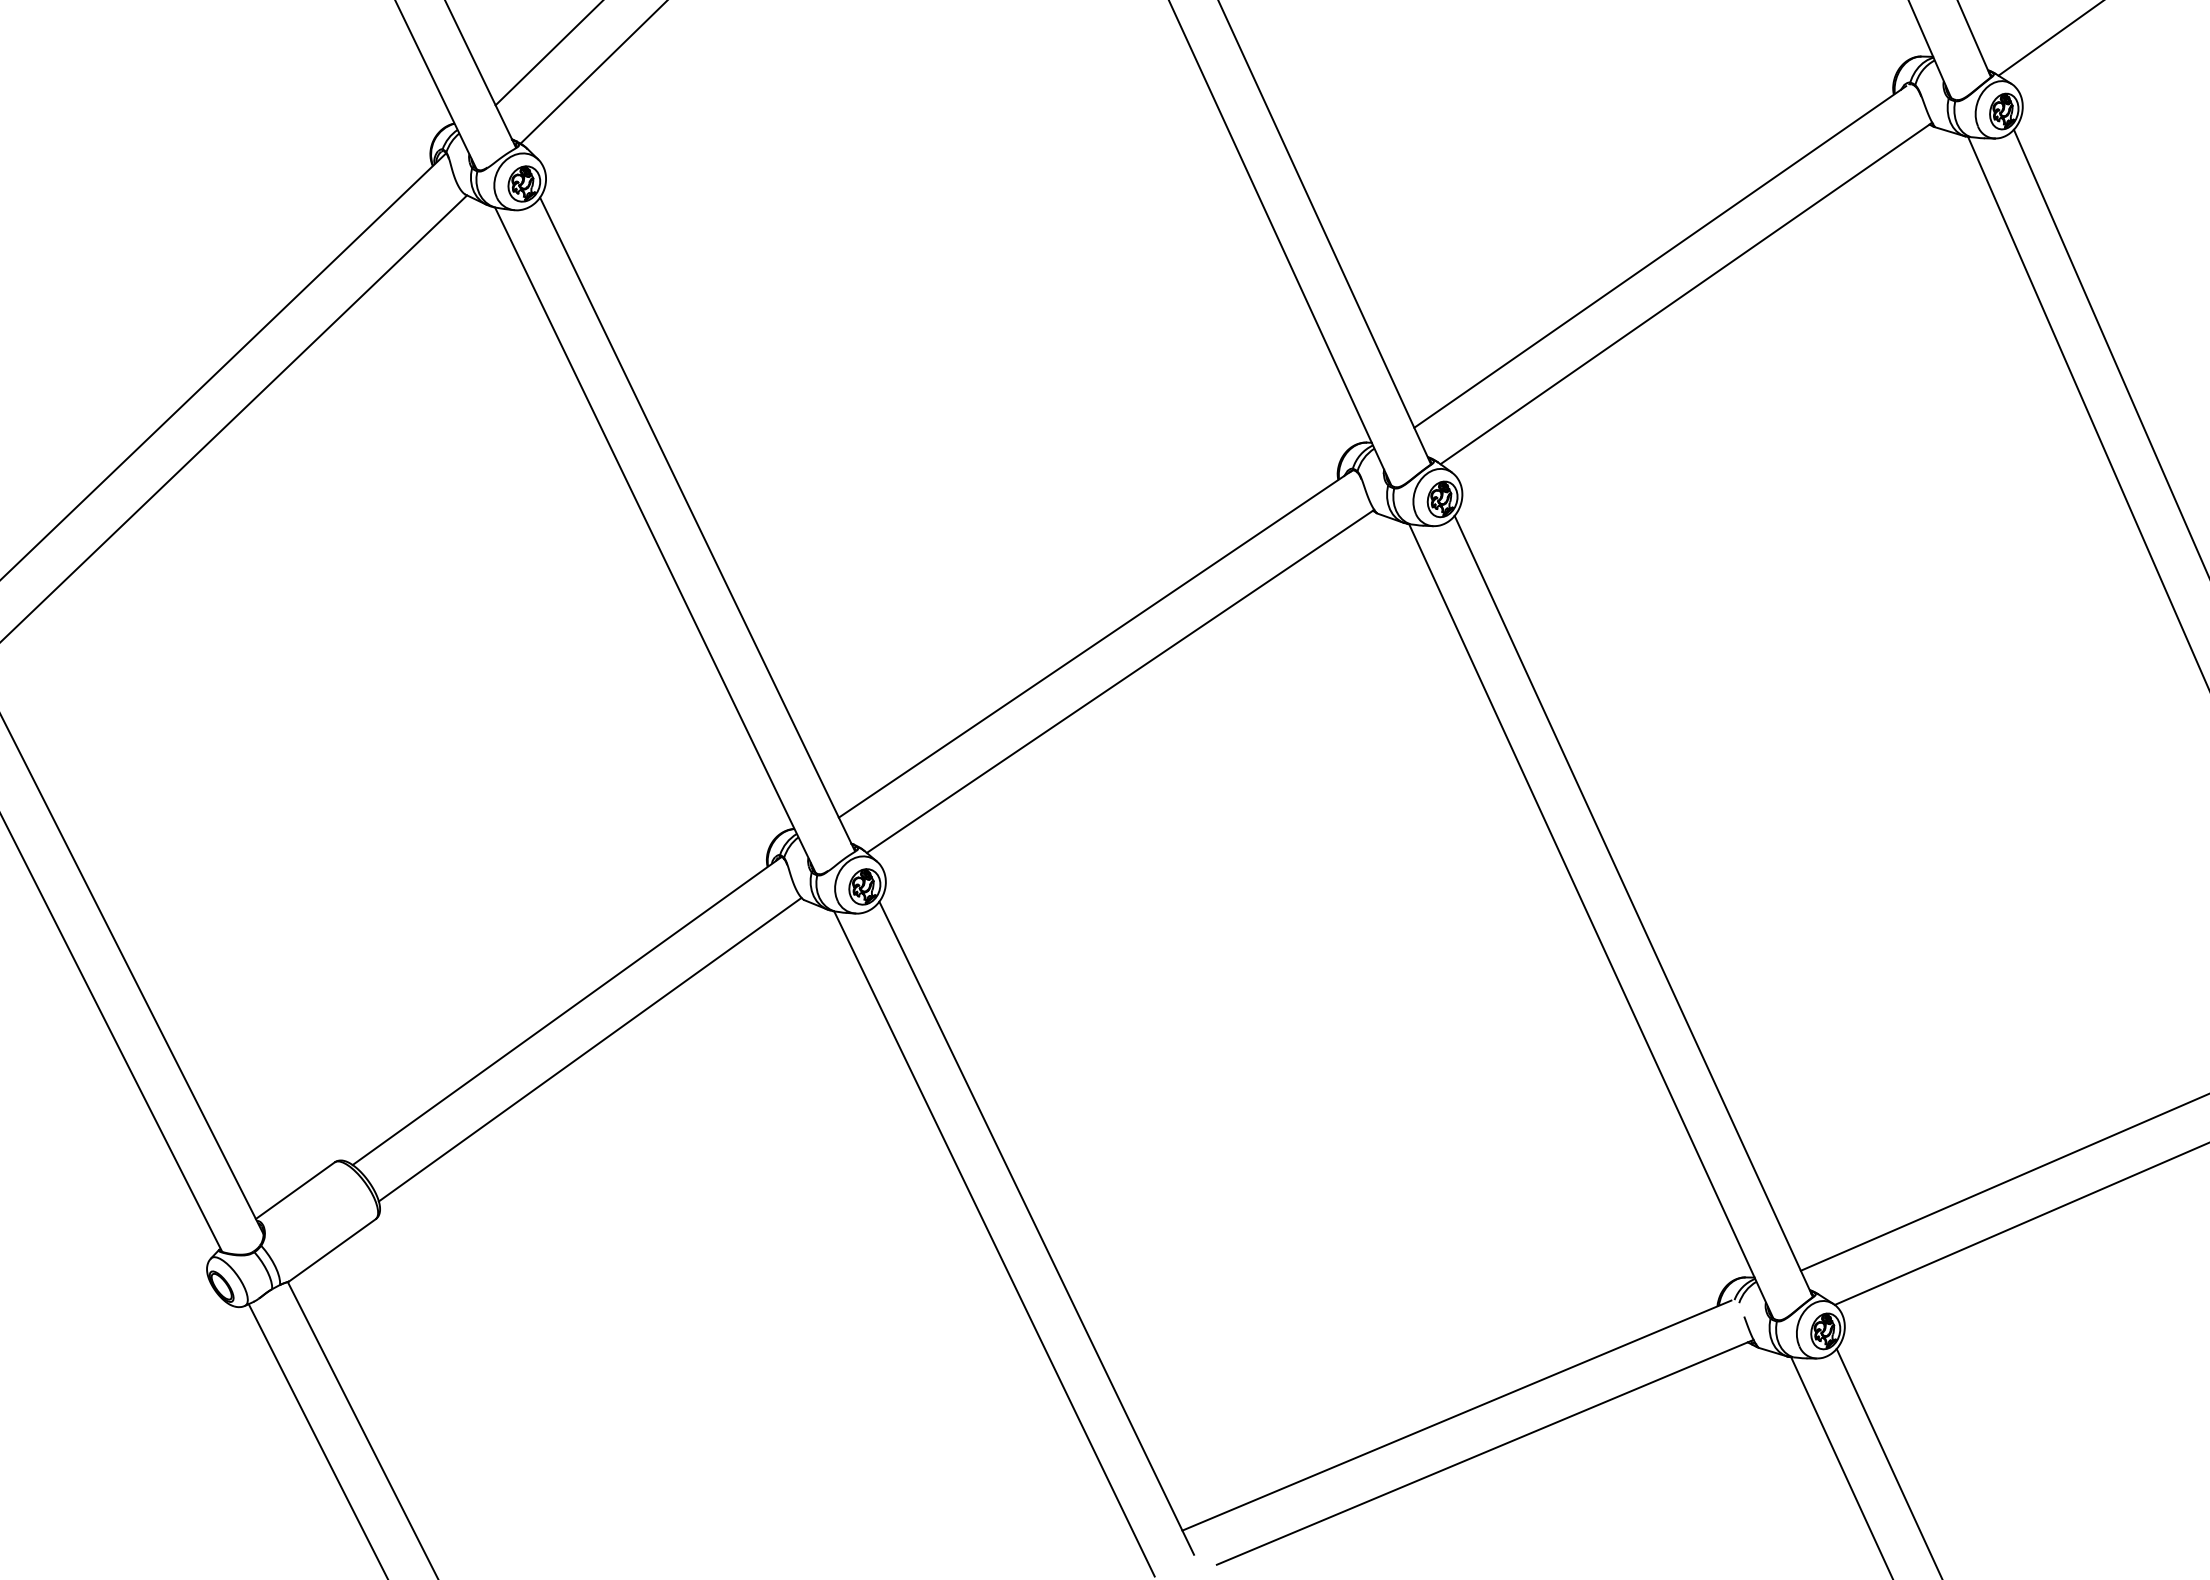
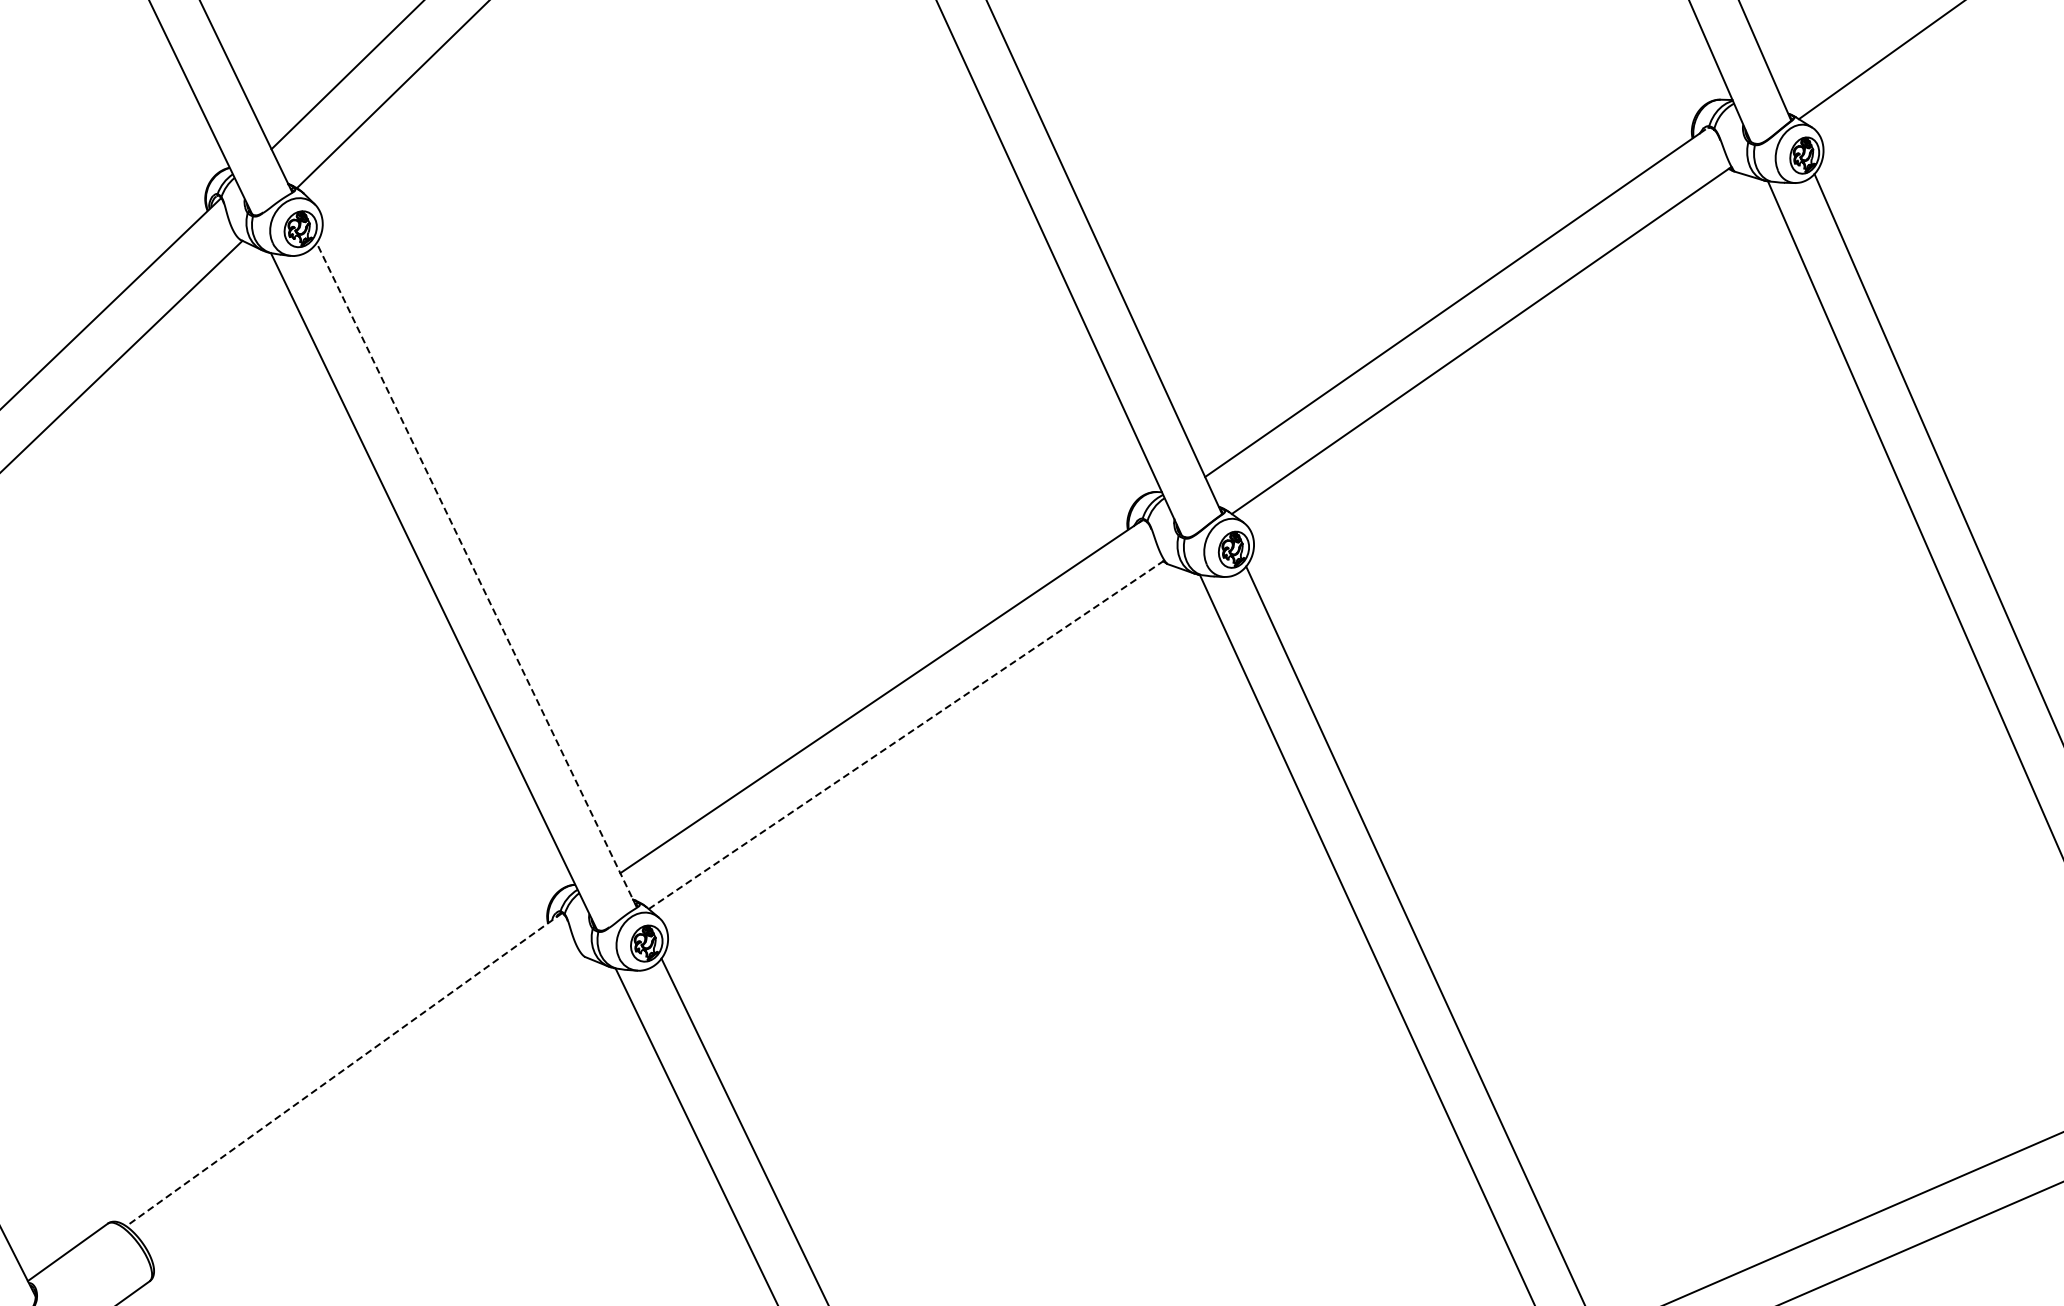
line: (697, 524) -> (476, 575), solid -> dashed
line: (1120, 681) -> (906, 734), solid -> dashed
line: (566, 1011) -> (343, 1070), solid -> dashed
line: (589, 1049) -> (366, 1108), removed

